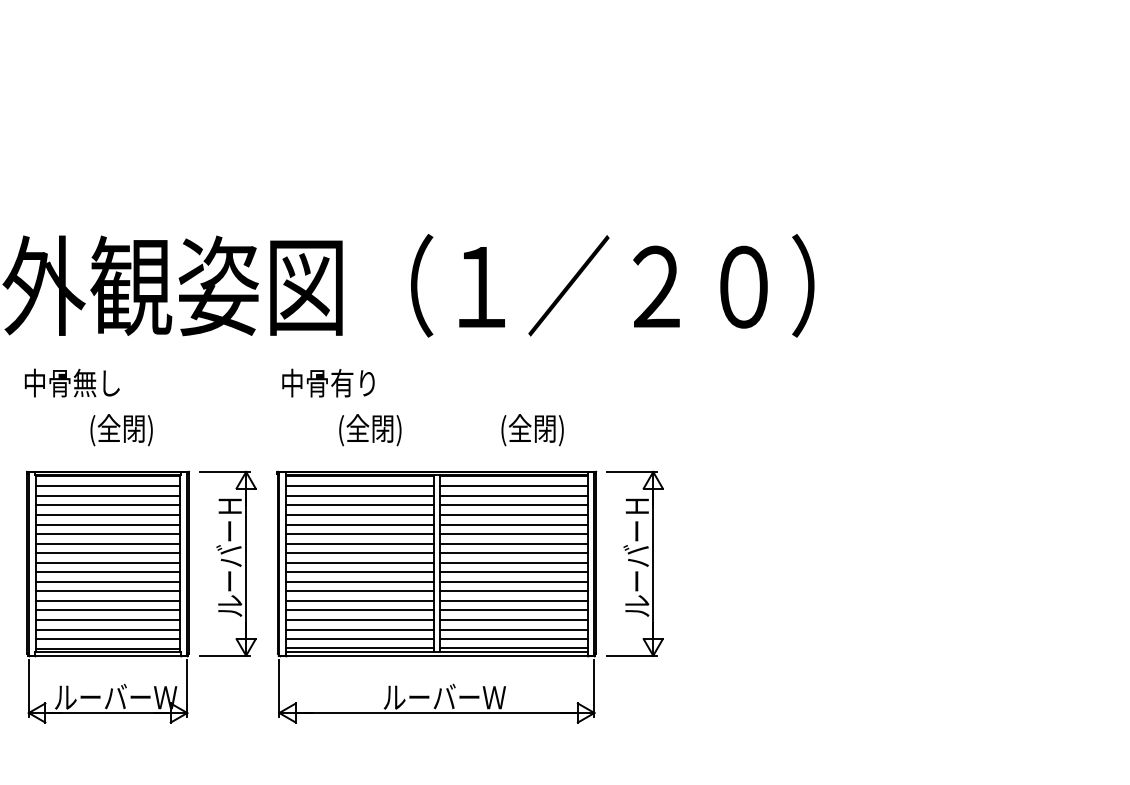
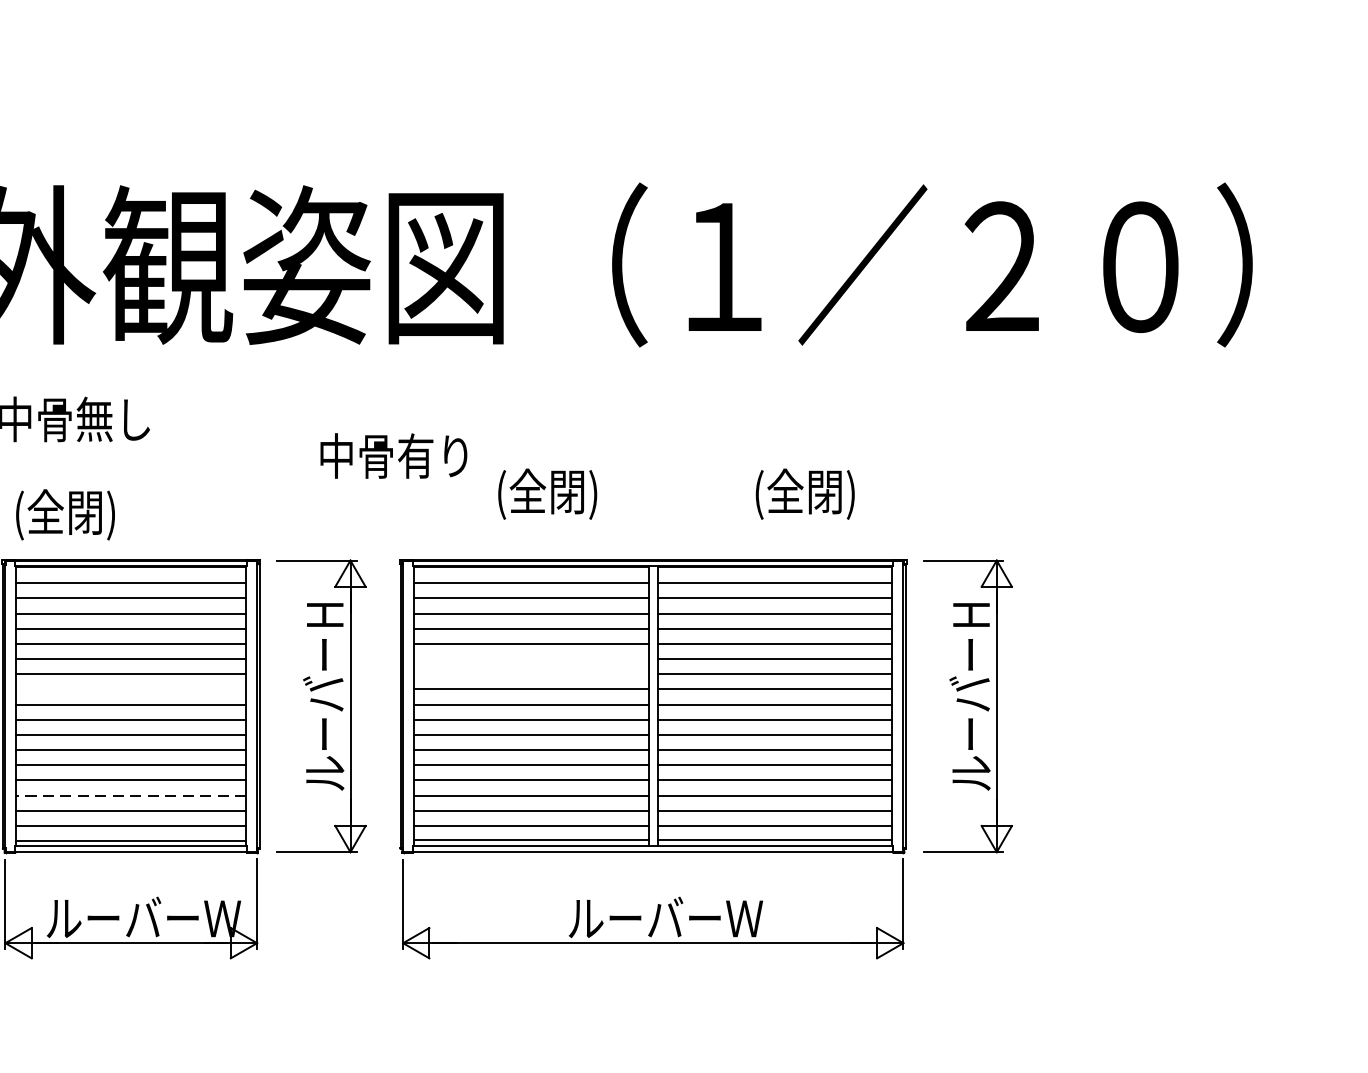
text: (328, 382) -> (393, 454), moved
text: (121, 430) -> (65, 515), moved
line: (360, 534) -> (532, 659), removed
line: (360, 543) -> (532, 674), removed
line: (107, 553) -> (130, 689), removed
line: (107, 620) -> (130, 796), solid -> dashed

